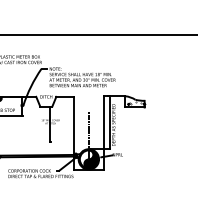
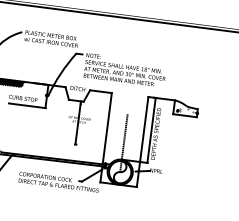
fill: (90, 159) -> (122, 172), removed

